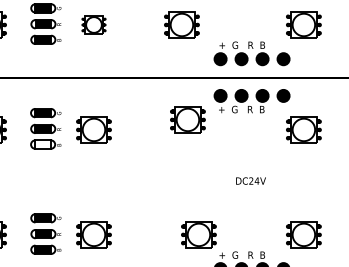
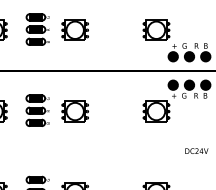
part: (93, 24) -> (74, 29), size x1.43
part: (181, 24) -> (156, 29), moved
part: (187, 119) -> (156, 111), moved
fill: (42, 144) -> (35, 122), added

